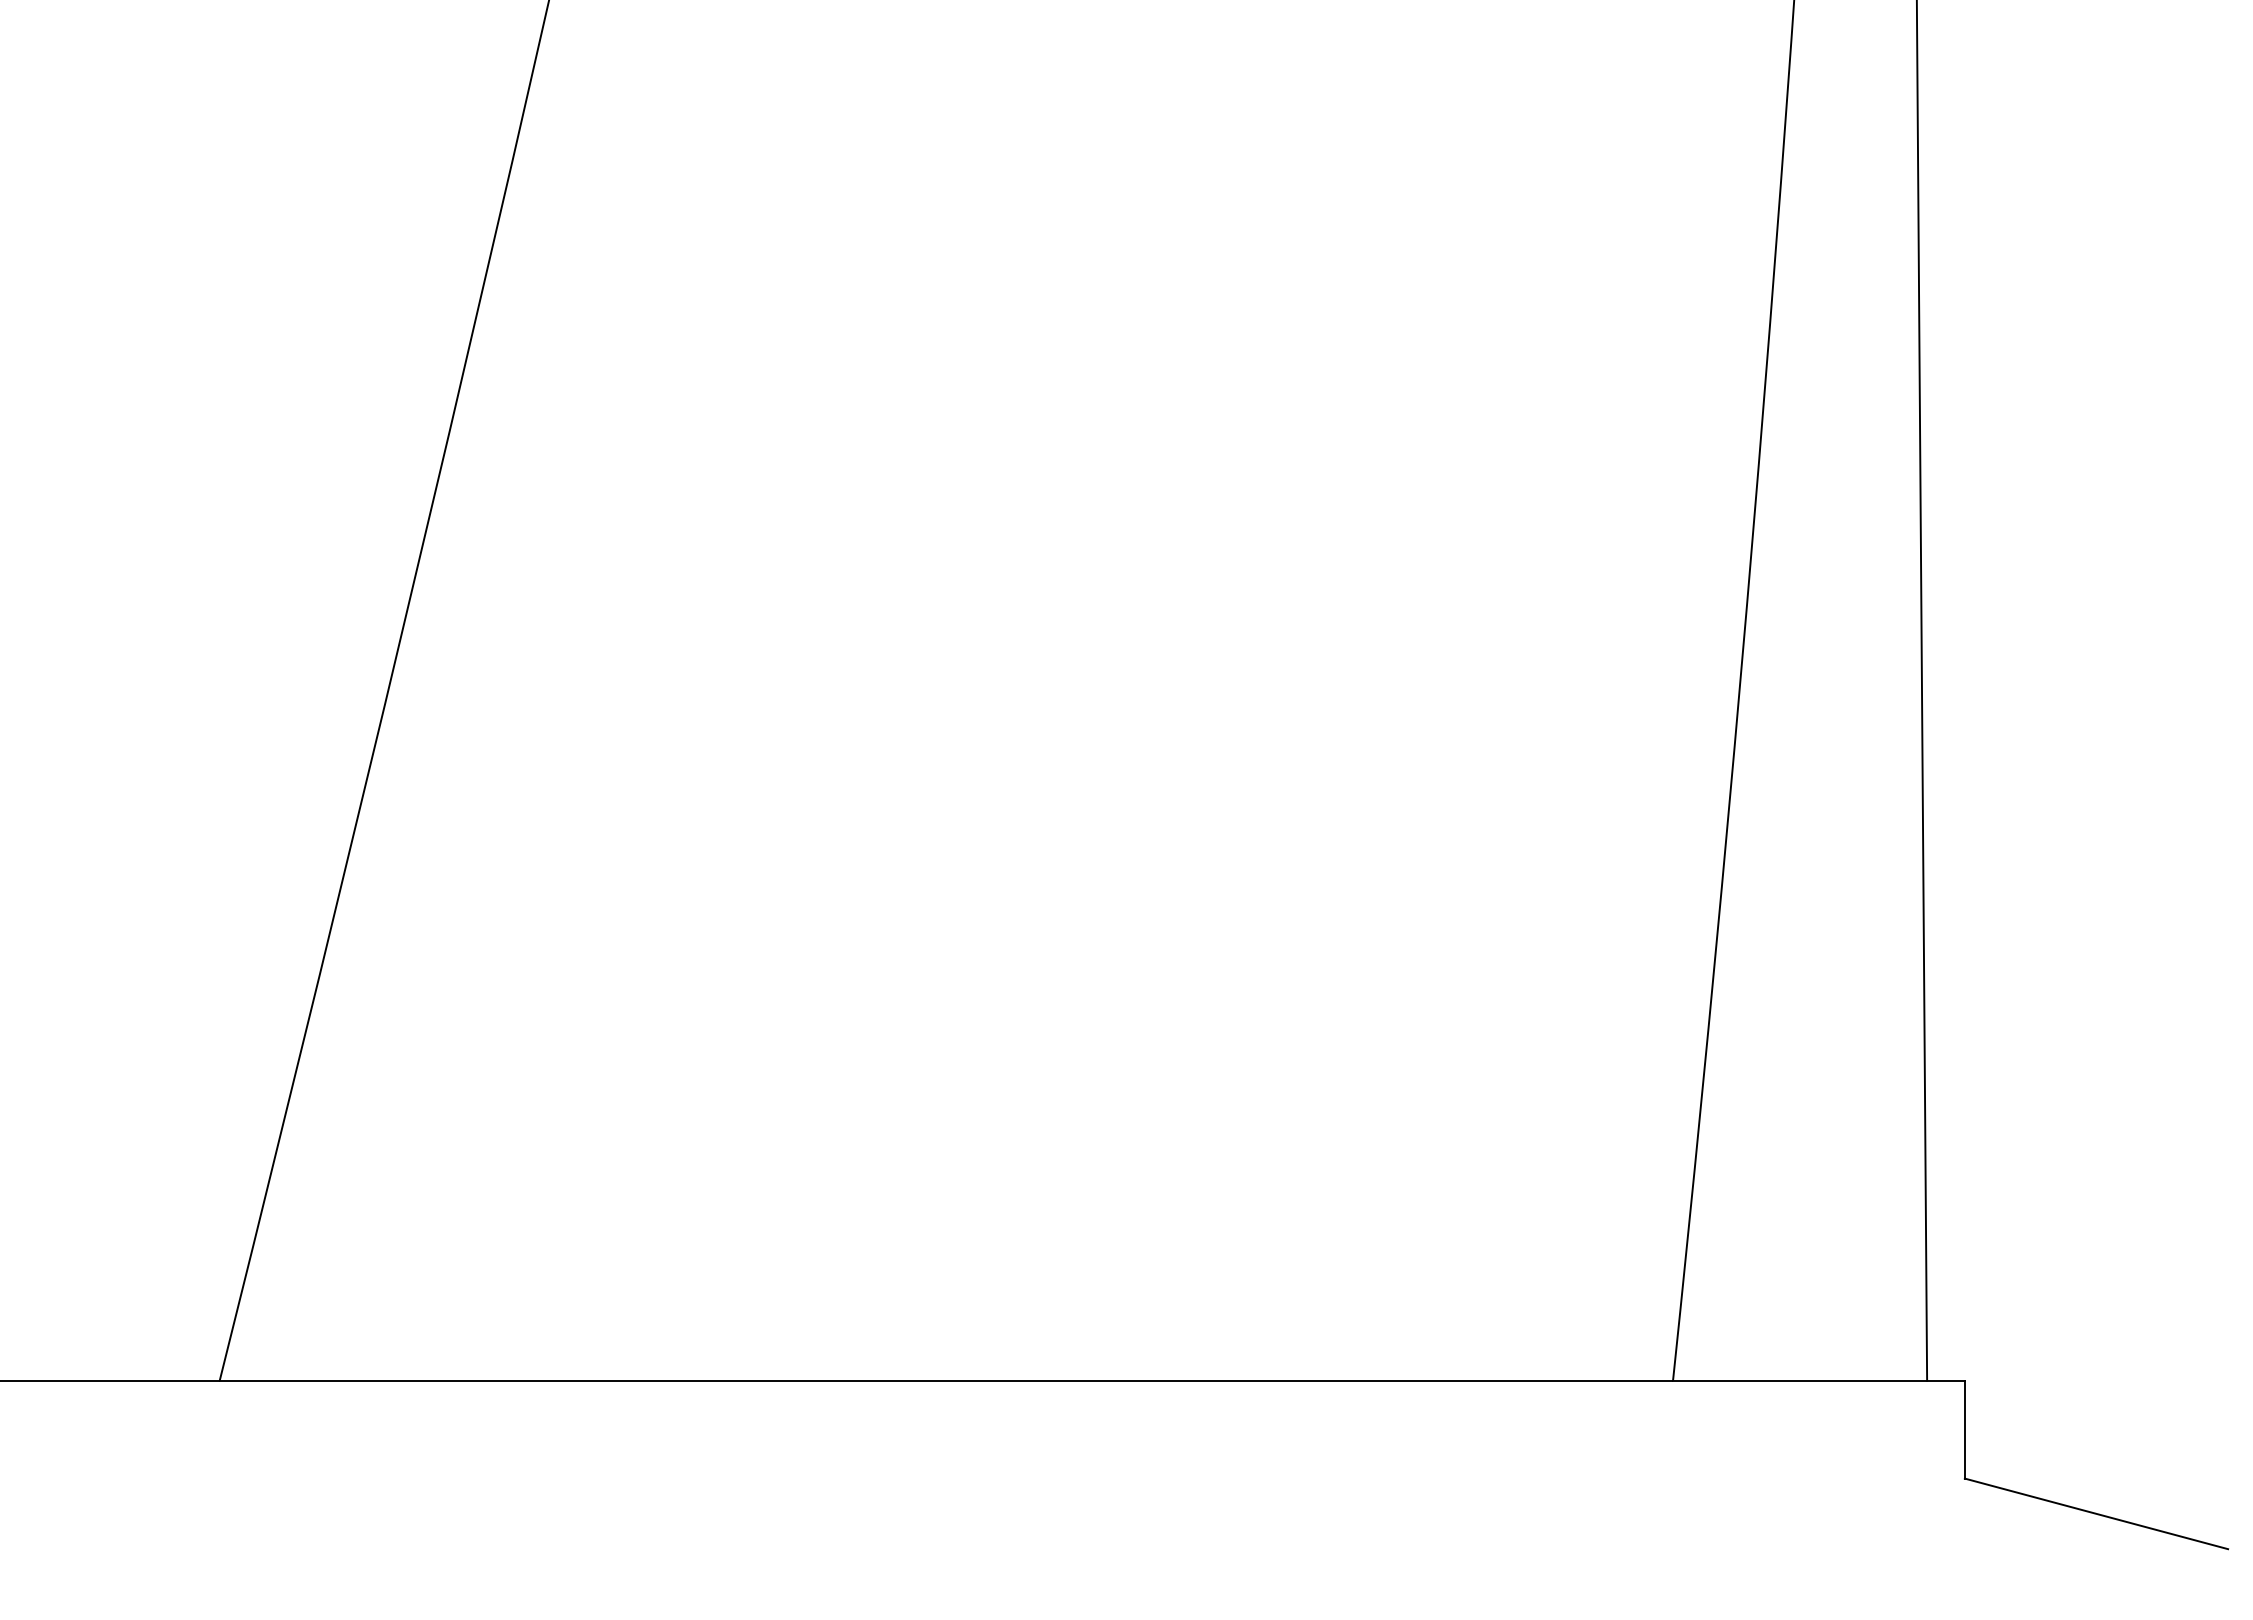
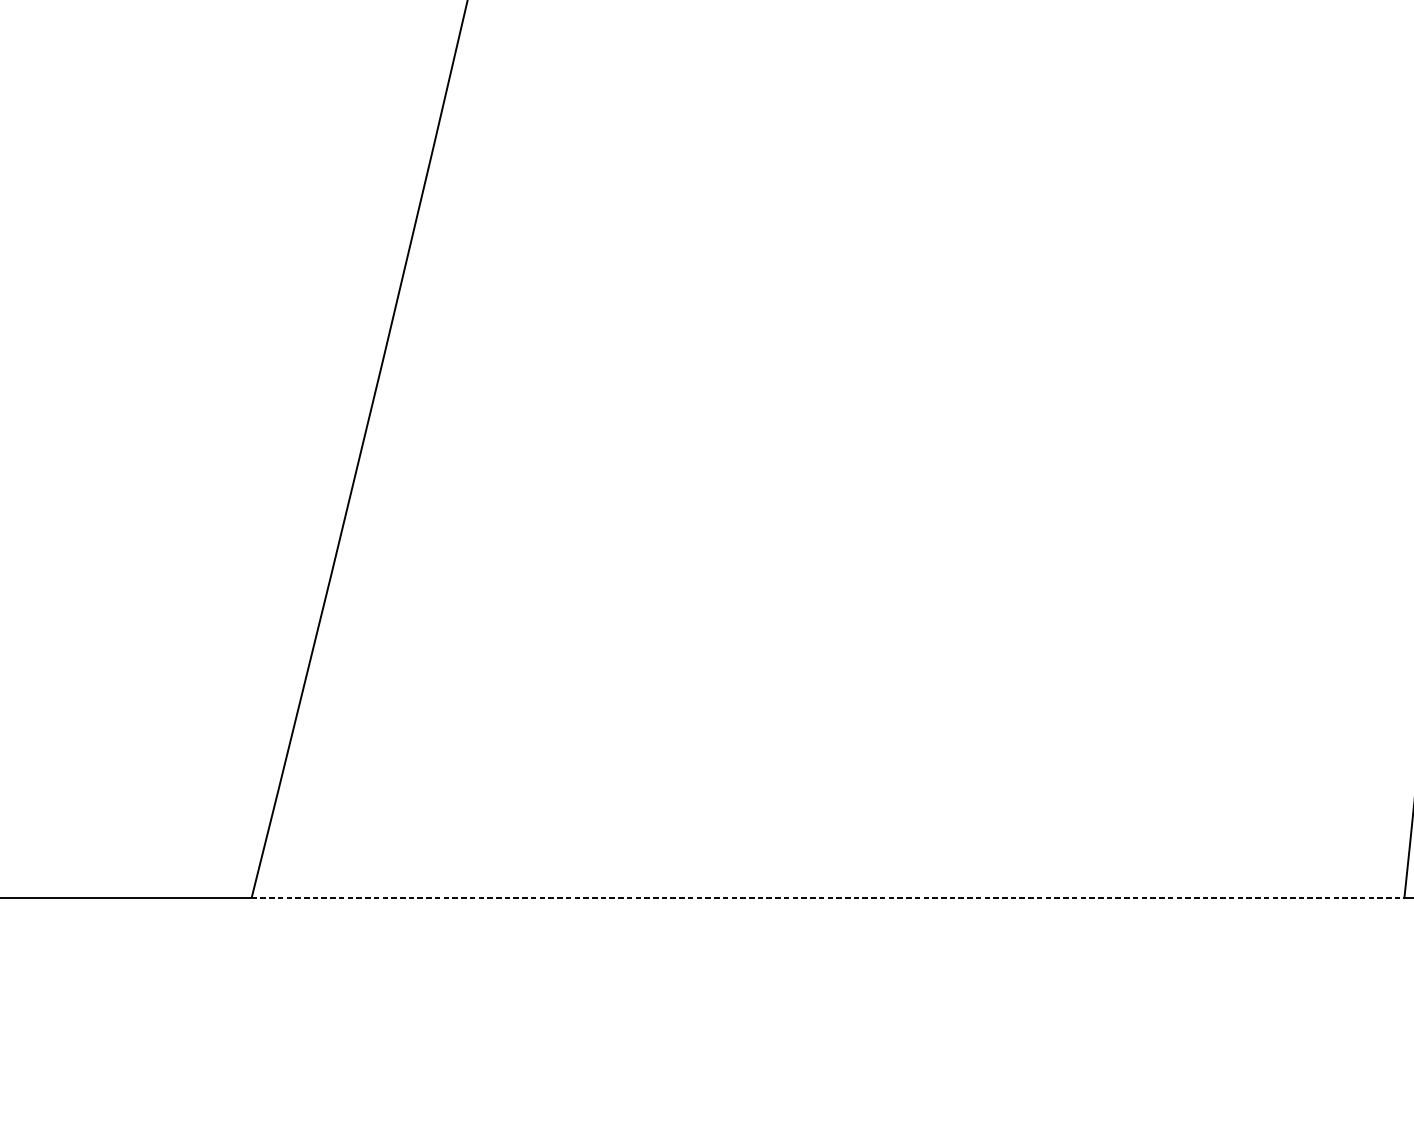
line: (946, 1380) -> (828, 897), solid -> dashed

